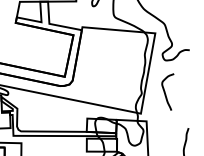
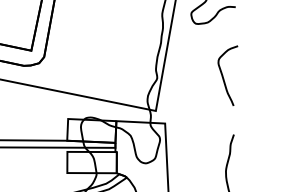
curve: (165, 91) -> (223, 74), moved

